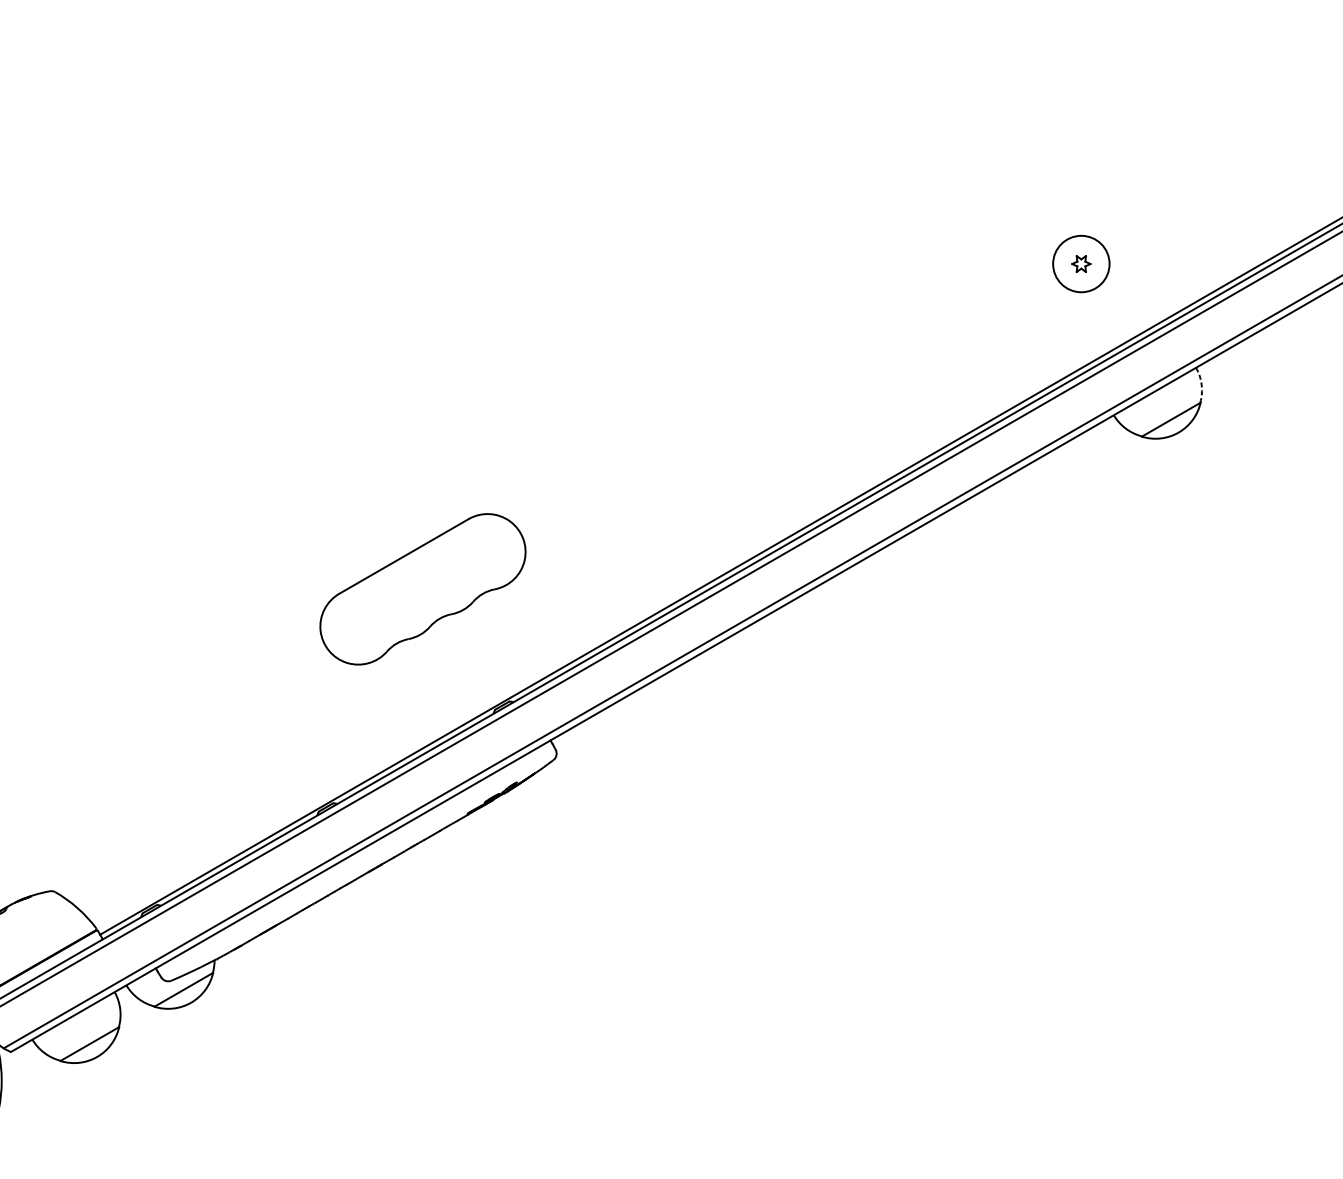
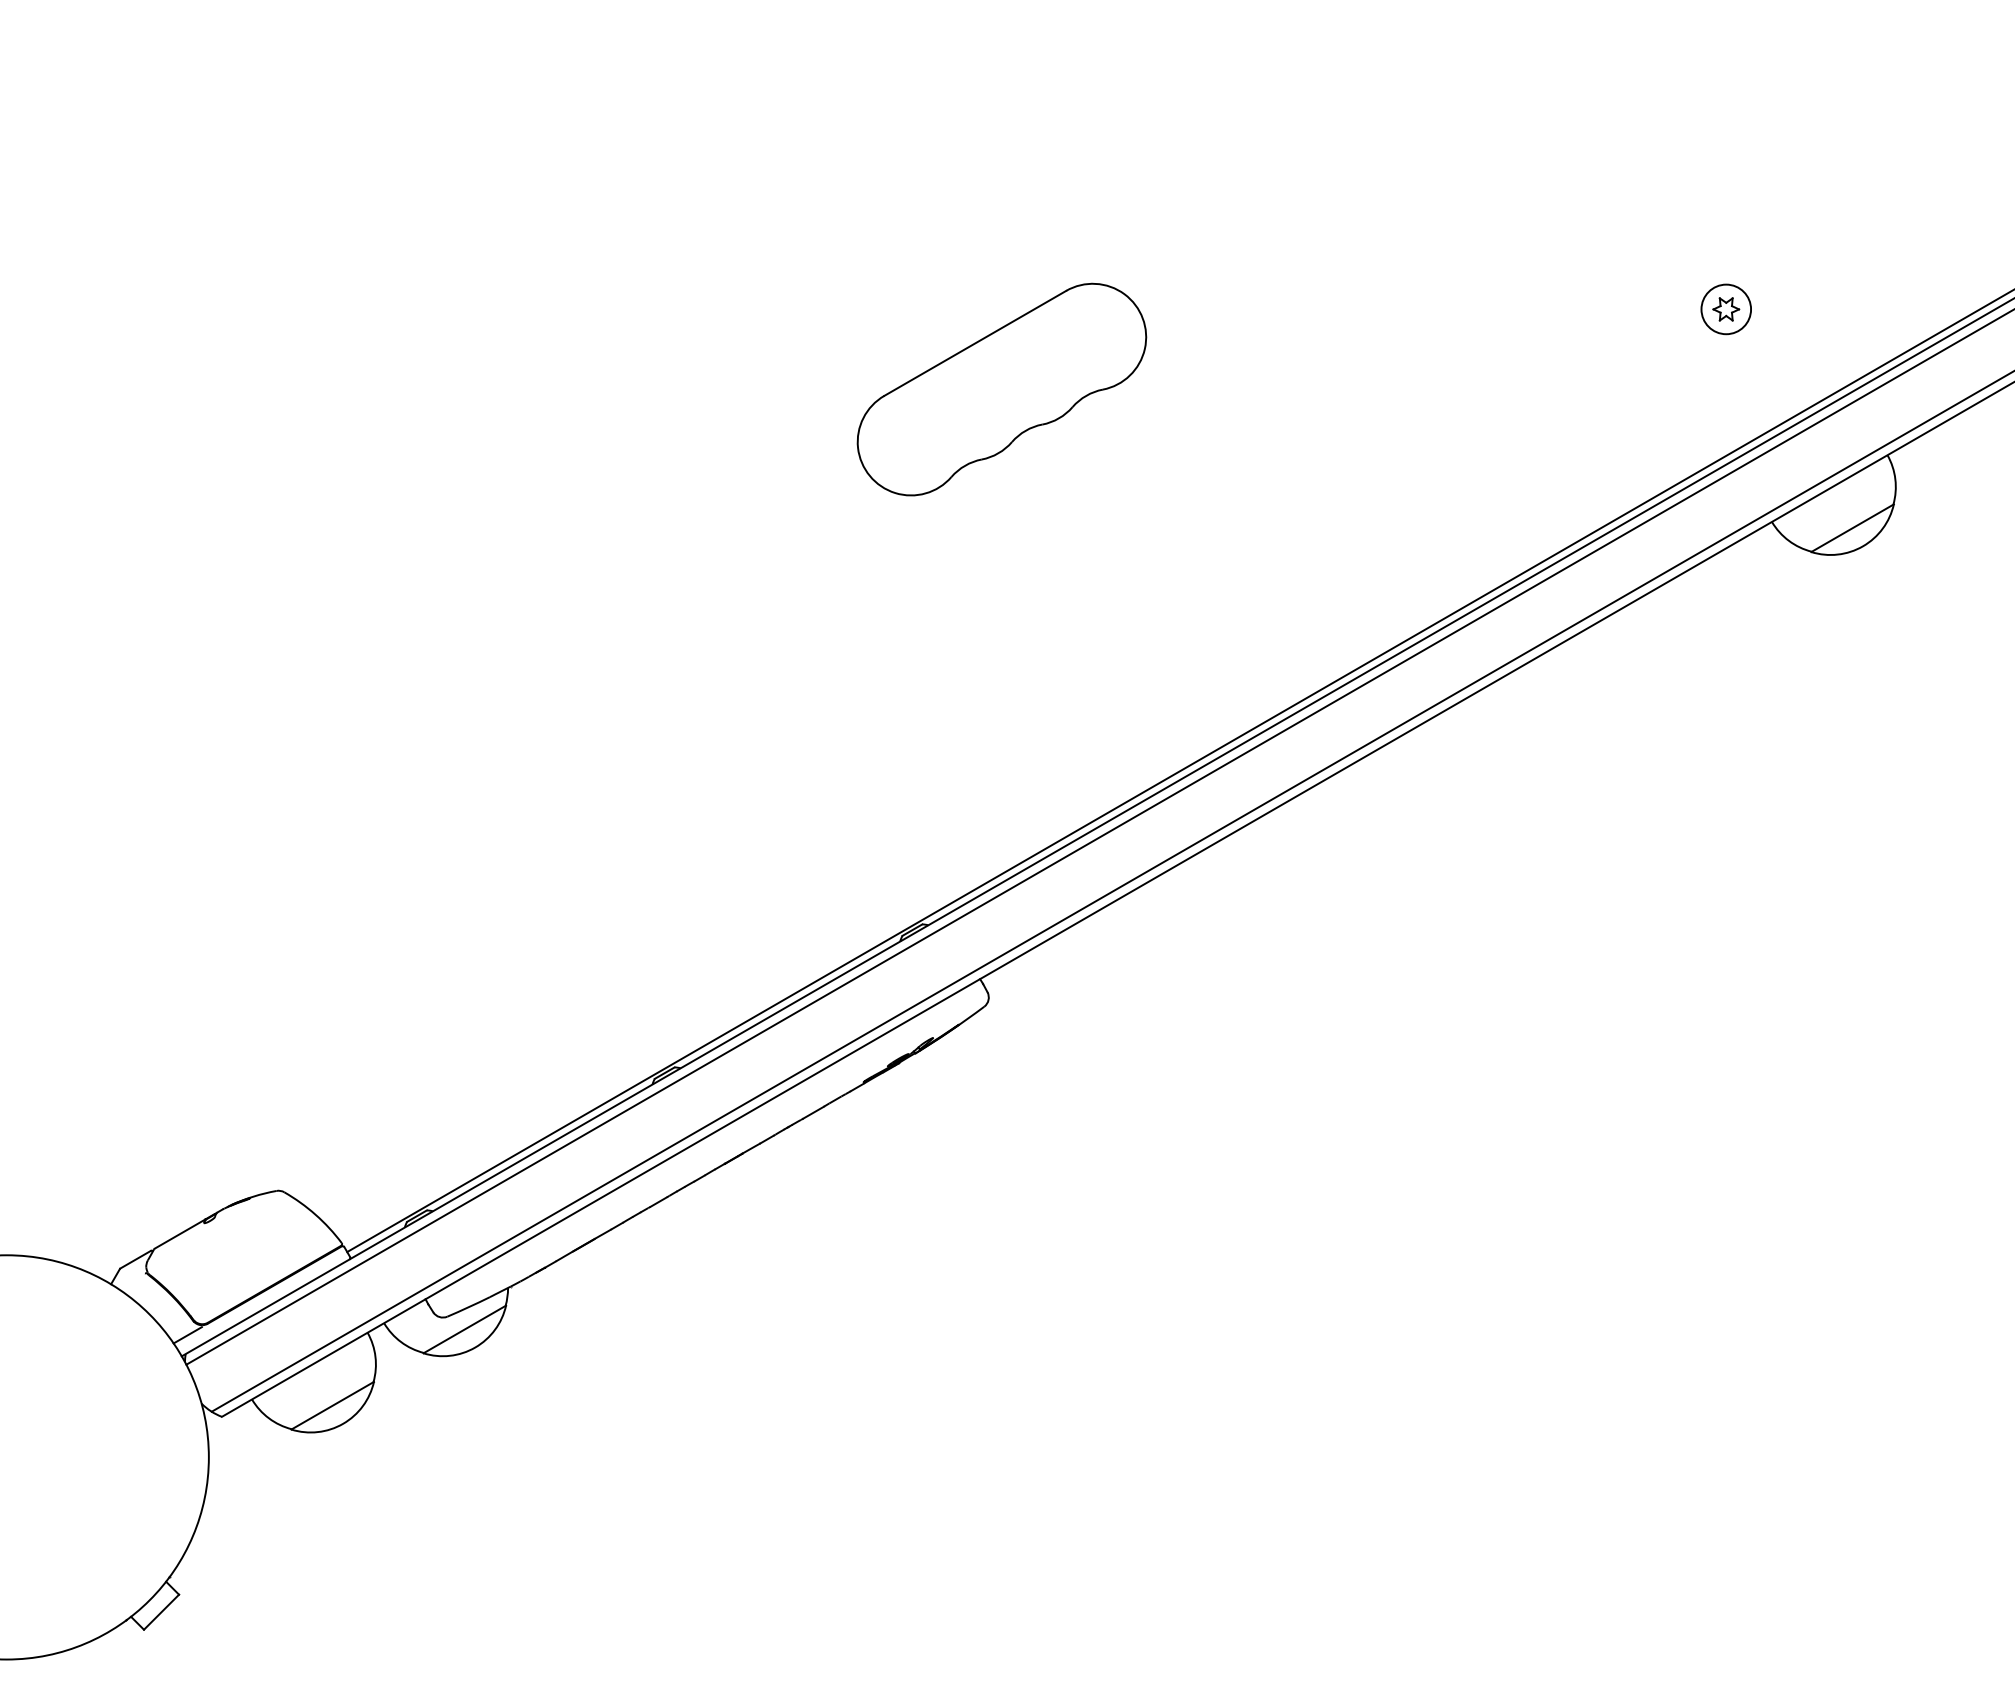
circle: (1081, 264) -> (1726, 309), size x0.62
arc: (1201, 385) -> (1895, 479), dashed -> solid
part: (422, 589) -> (1001, 389), moved

